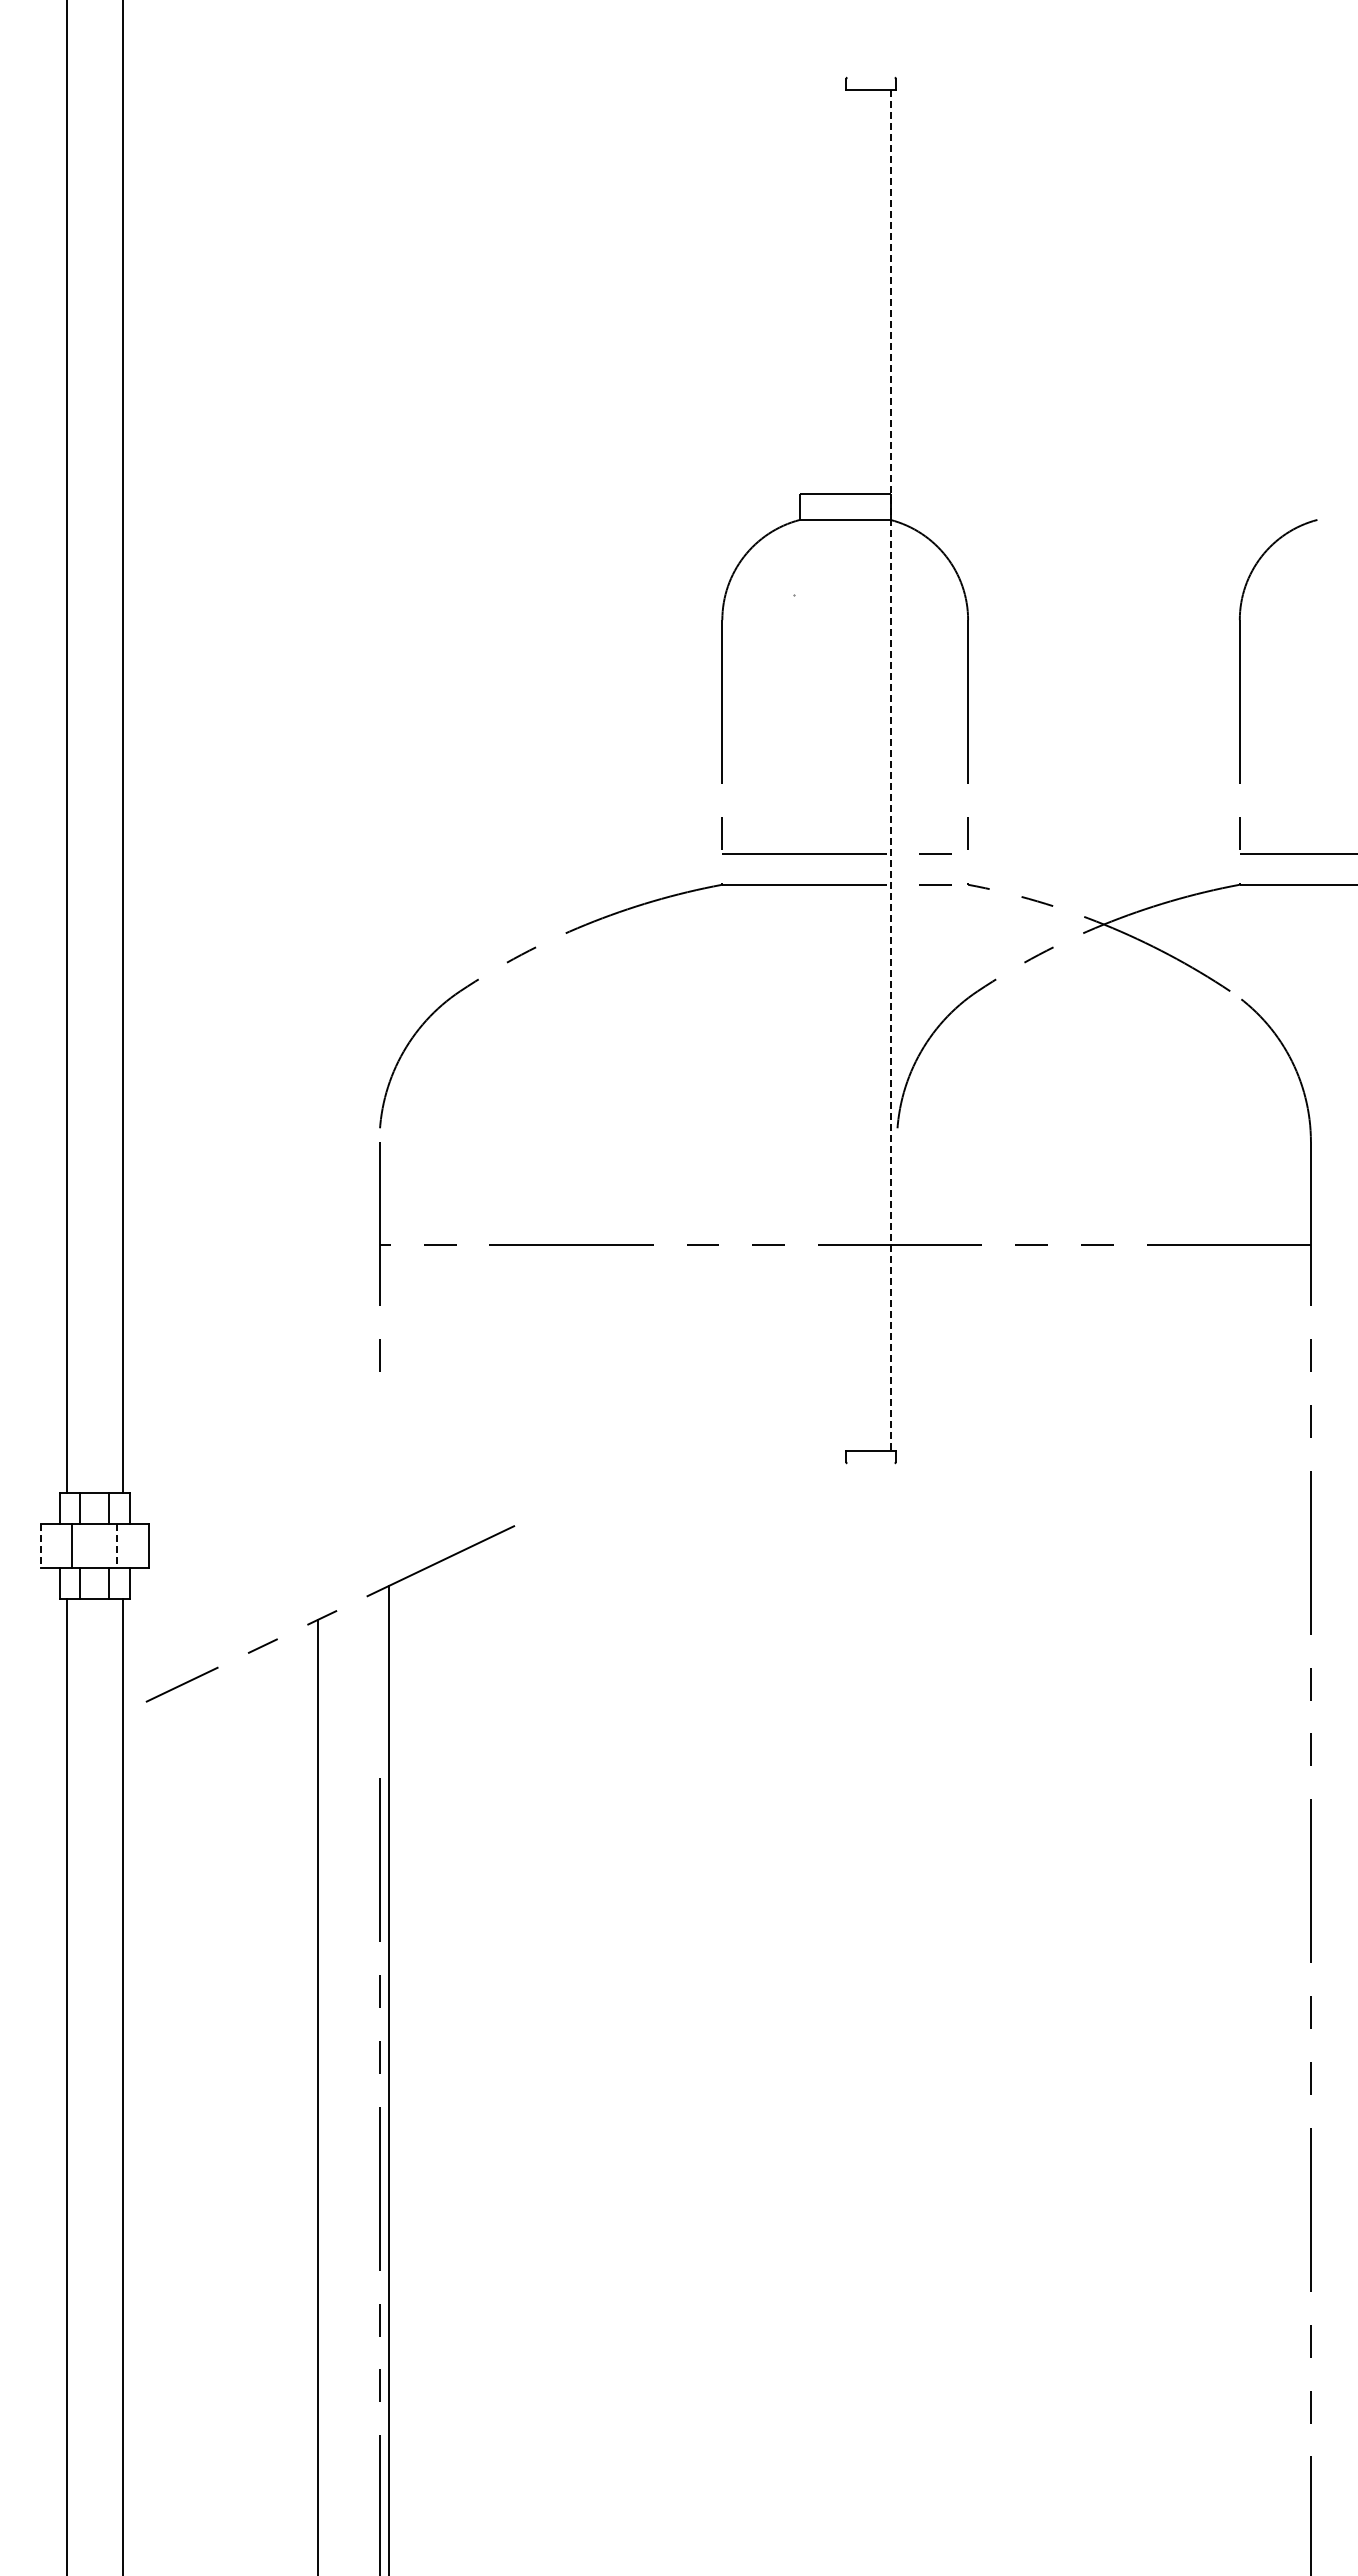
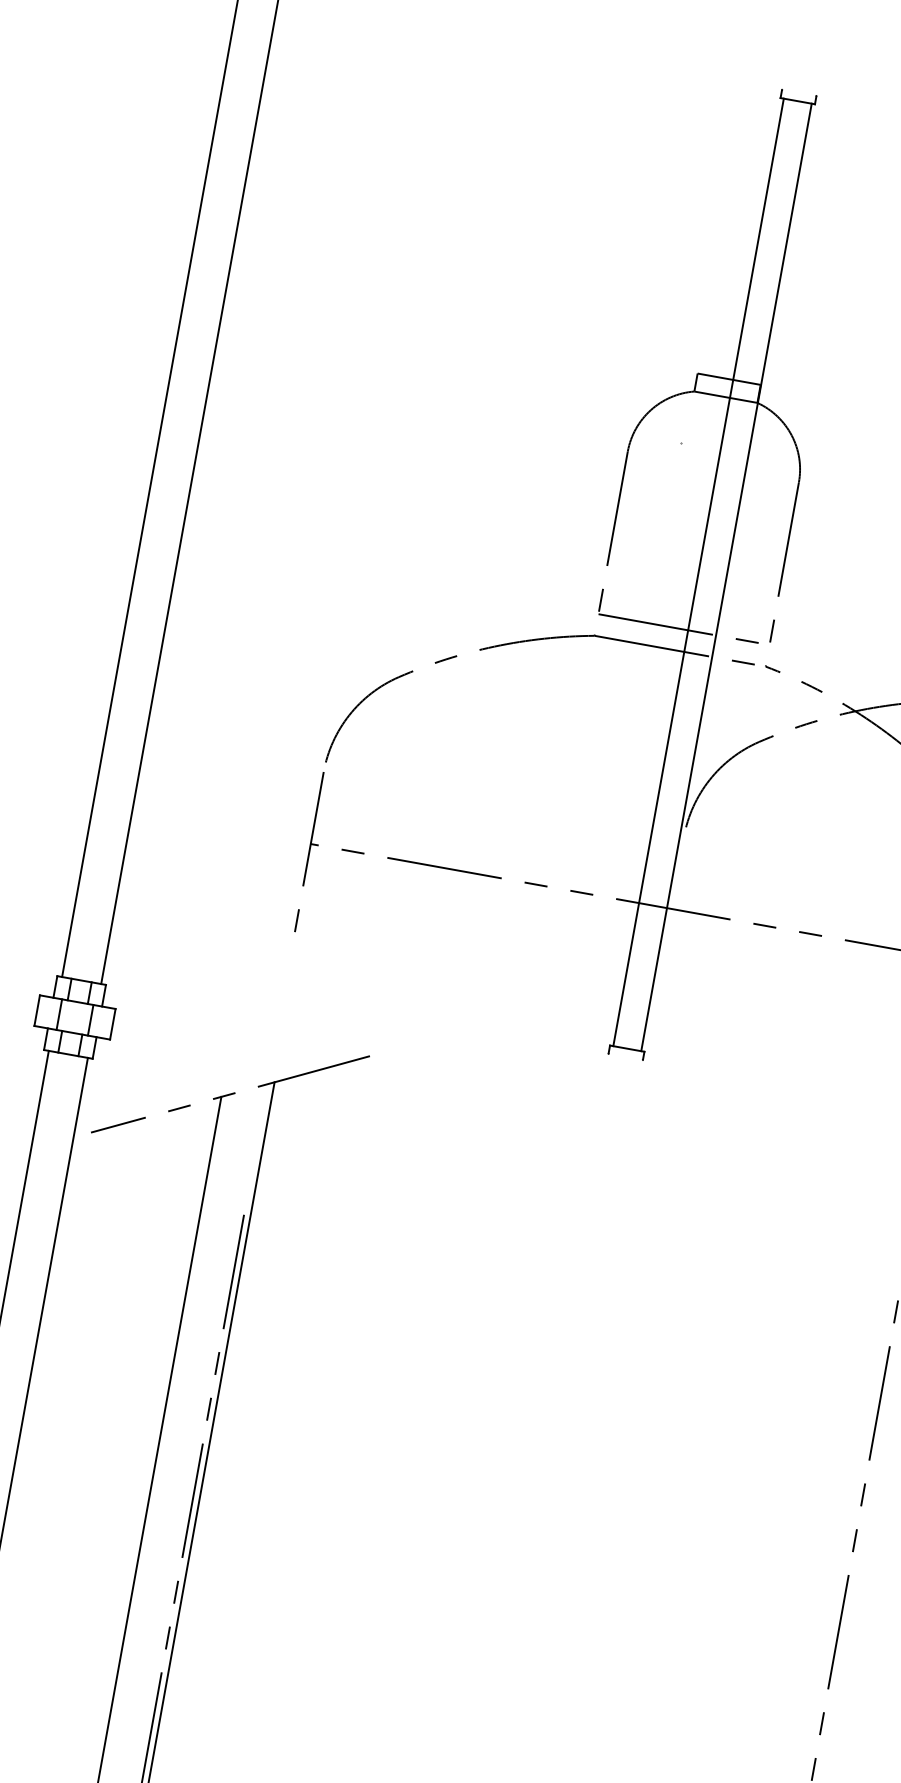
line: (851, 770) -> (698, 572), added
line: (891, 771) -> (726, 578), dashed -> solid
line: (40, 1545) -> (37, 1010), dashed -> solid
line: (117, 1545) -> (90, 1020), dashed -> solid

